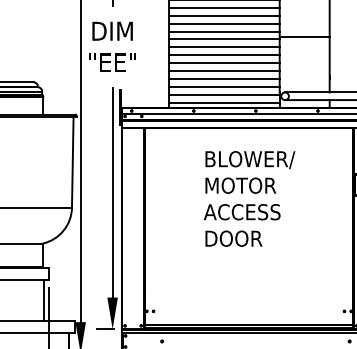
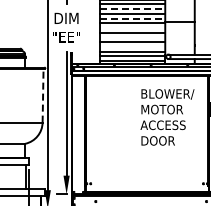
line: (224, 16) -> (132, 9), solid -> dashed
line: (224, 31) -> (132, 18), solid -> dashed
line: (224, 46) -> (132, 27), removed
line: (224, 63) -> (132, 37), removed
line: (224, 78) -> (132, 46), removed
line: (73, 161) -> (43, 95), solid -> dashed
text: (249, 199) -> (167, 117), moved

